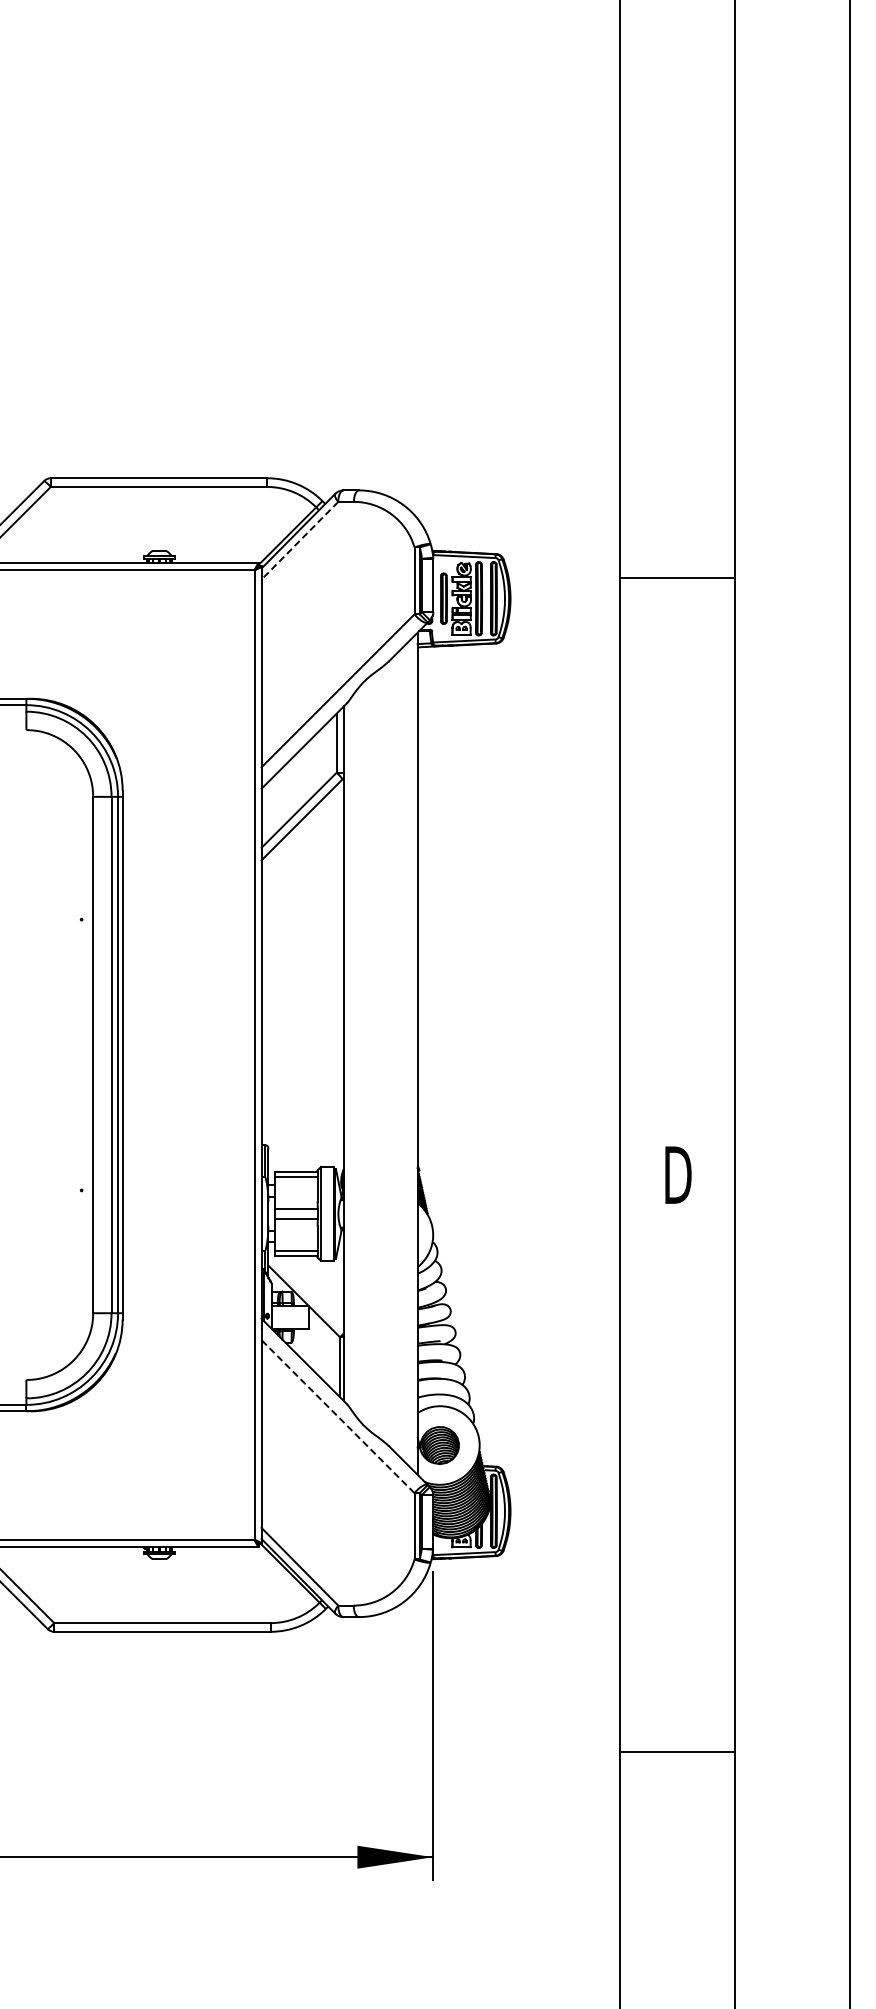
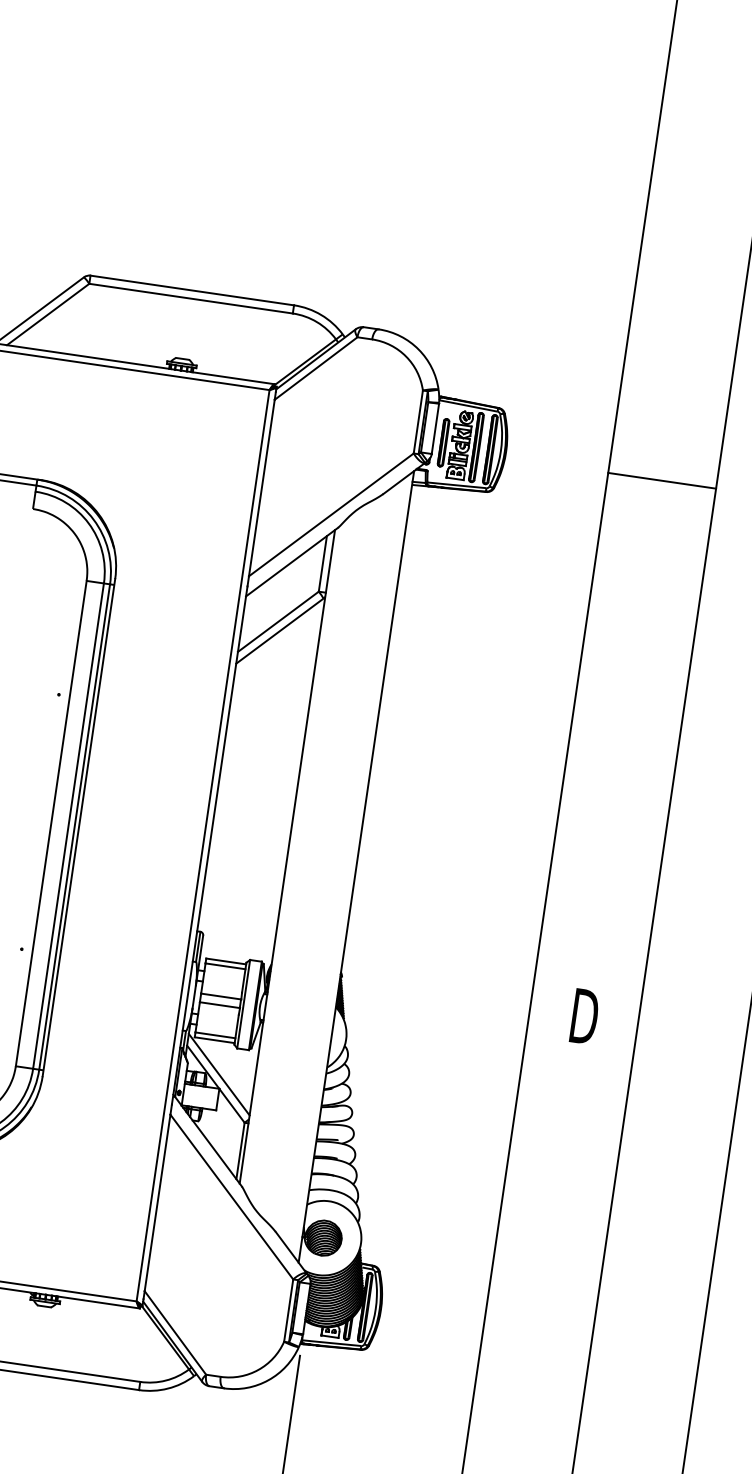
line: (299, 540) -> (315, 368), dashed -> solid
line: (677, 578) -> (662, 481), moved
line: (306, 1290) -> (219, 1074), added
line: (337, 1416) -> (231, 1196), dashed -> solid

